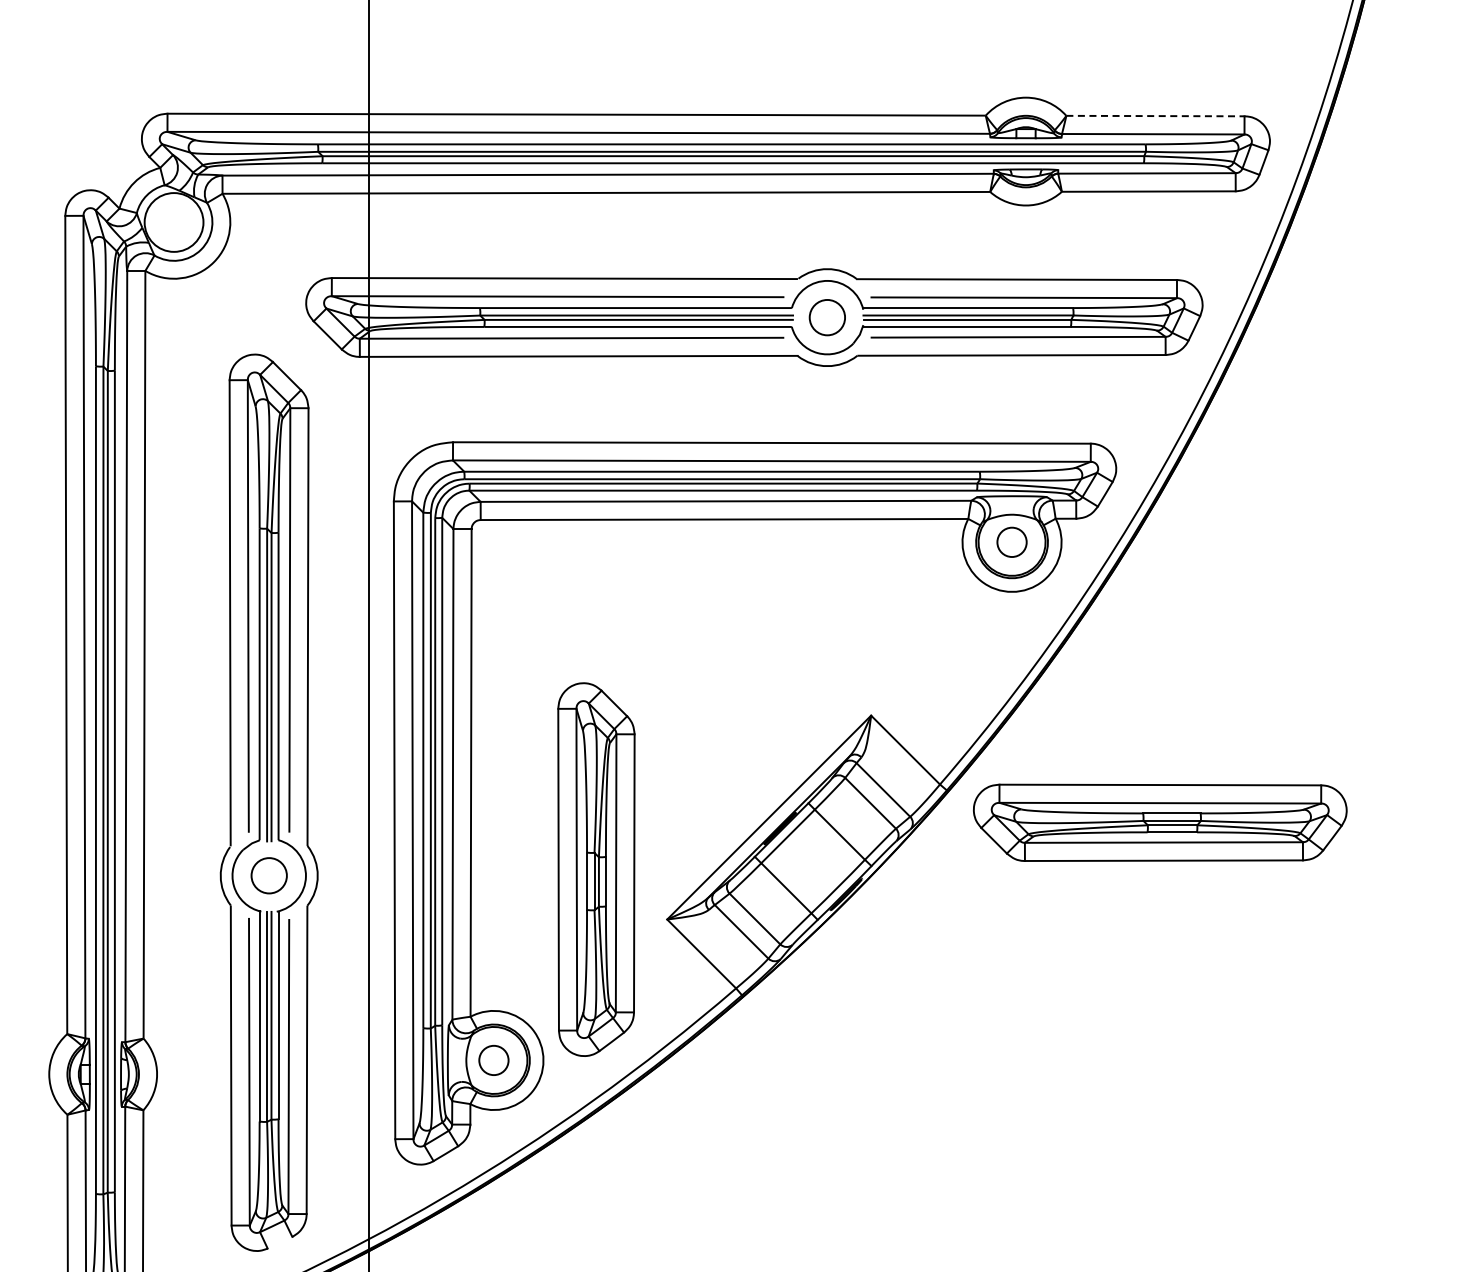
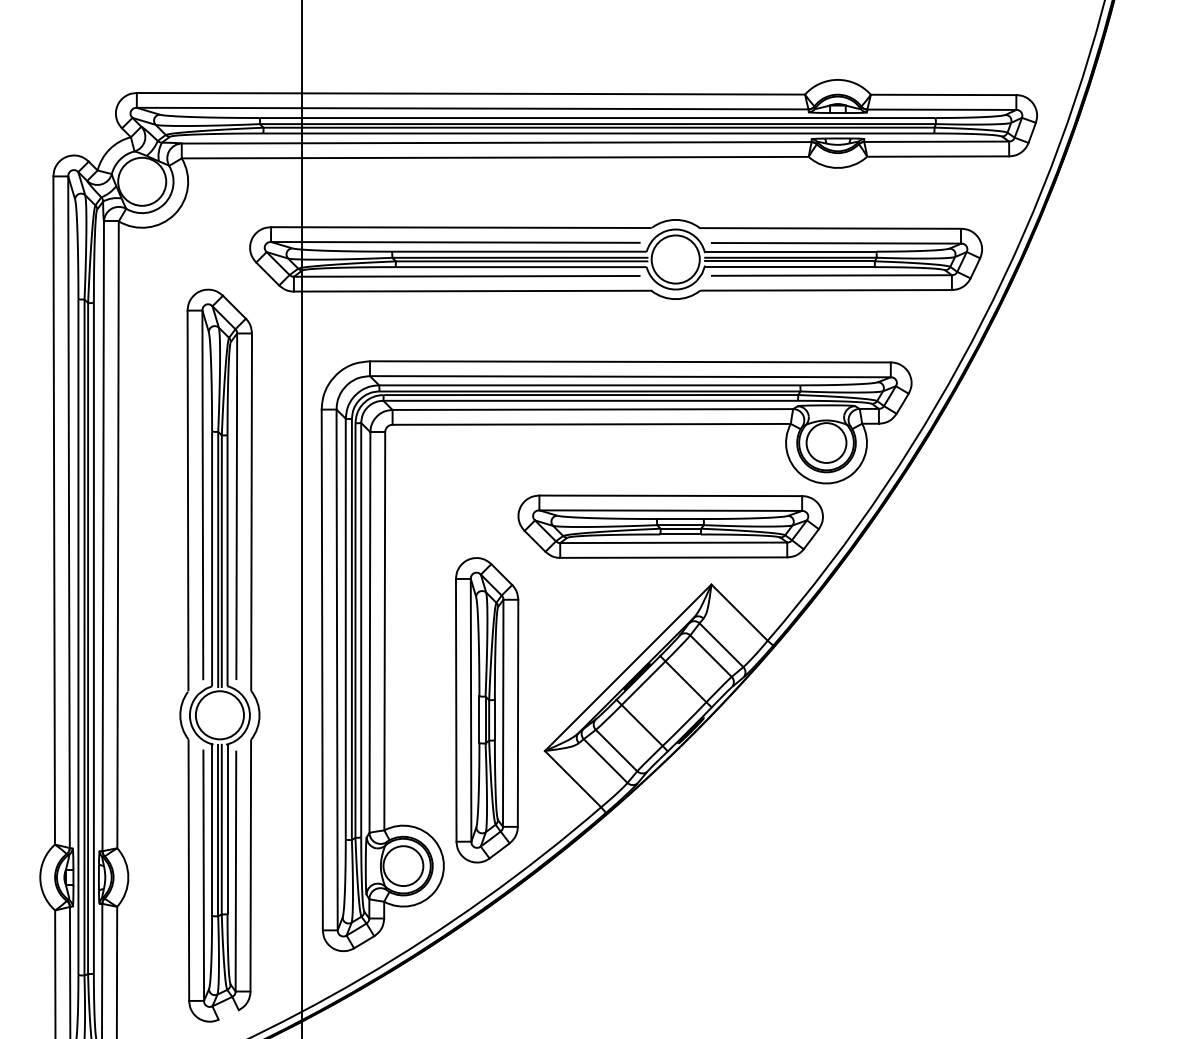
line: (1155, 116) -> (943, 95), dashed -> solid
circle: (826, 317) -> (674, 259), size x1.67
circle: (1011, 541) -> (826, 442), size x1.67
part: (1160, 822) -> (670, 526), moved
circle: (268, 875) -> (219, 715), size x1.67
circle: (493, 1060) -> (403, 866), size x1.67

